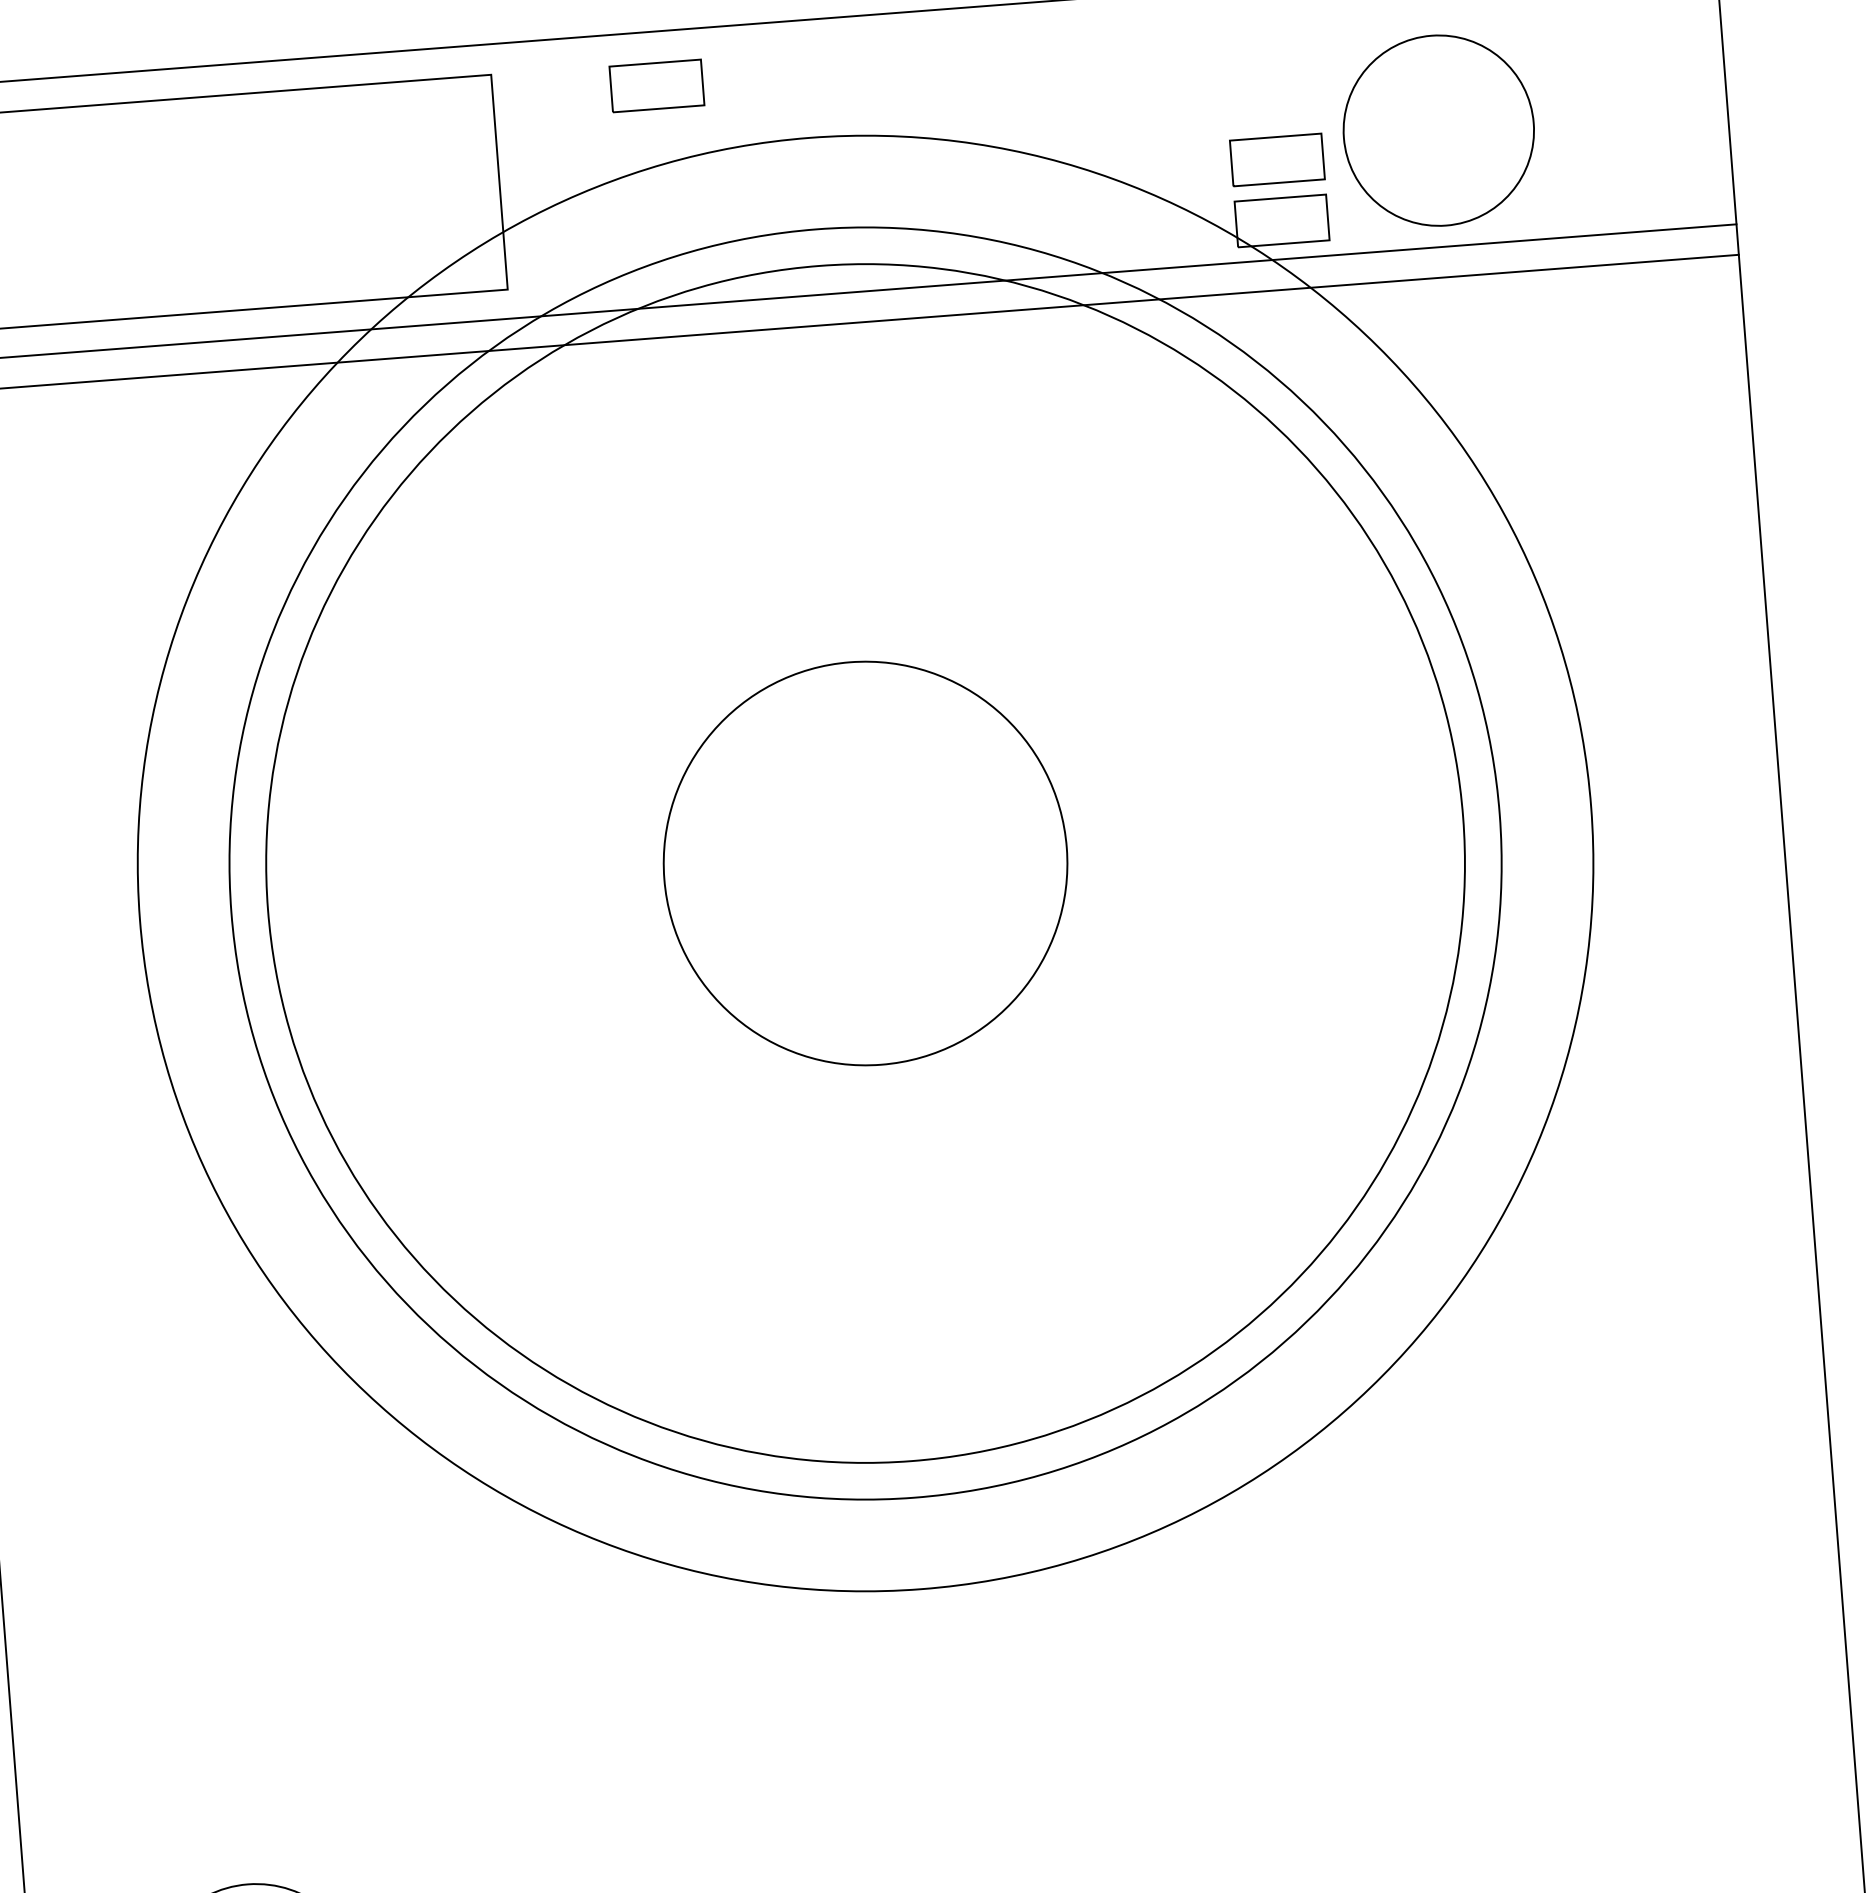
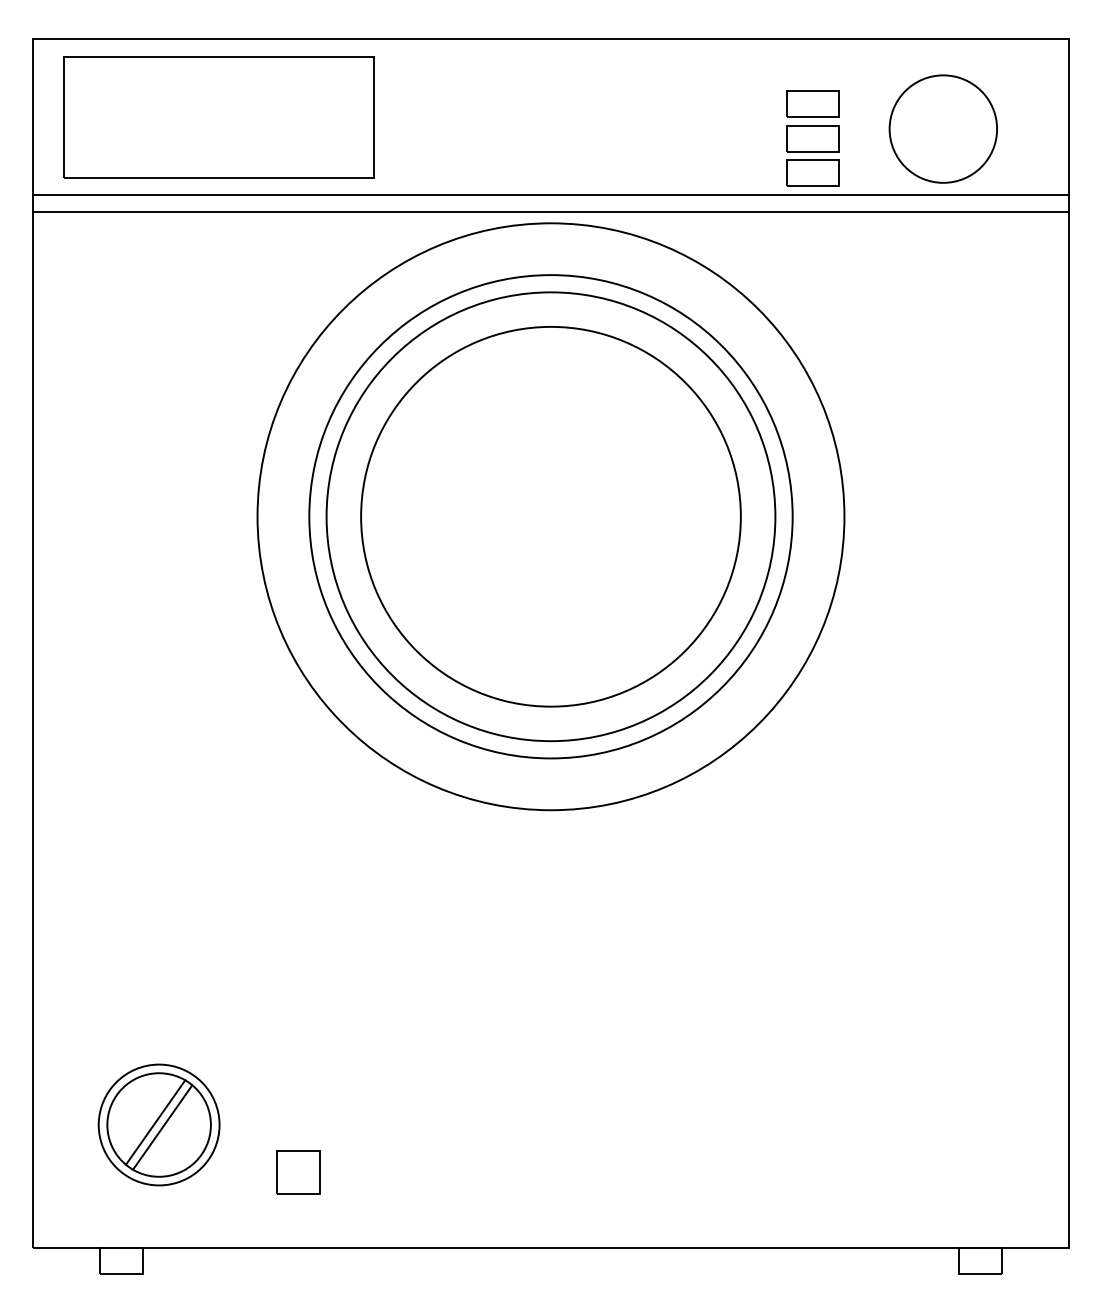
part: (655, 84) -> (812, 103), moved
circle: (1437, 129) -> (942, 128), moved
circle: (864, 863) -> (550, 516), size x0.62
circle: (864, 863) -> (550, 516), size x0.71
circle: (864, 863) -> (550, 516), size x0.71
circle: (864, 863) -> (550, 516), size x1.67

